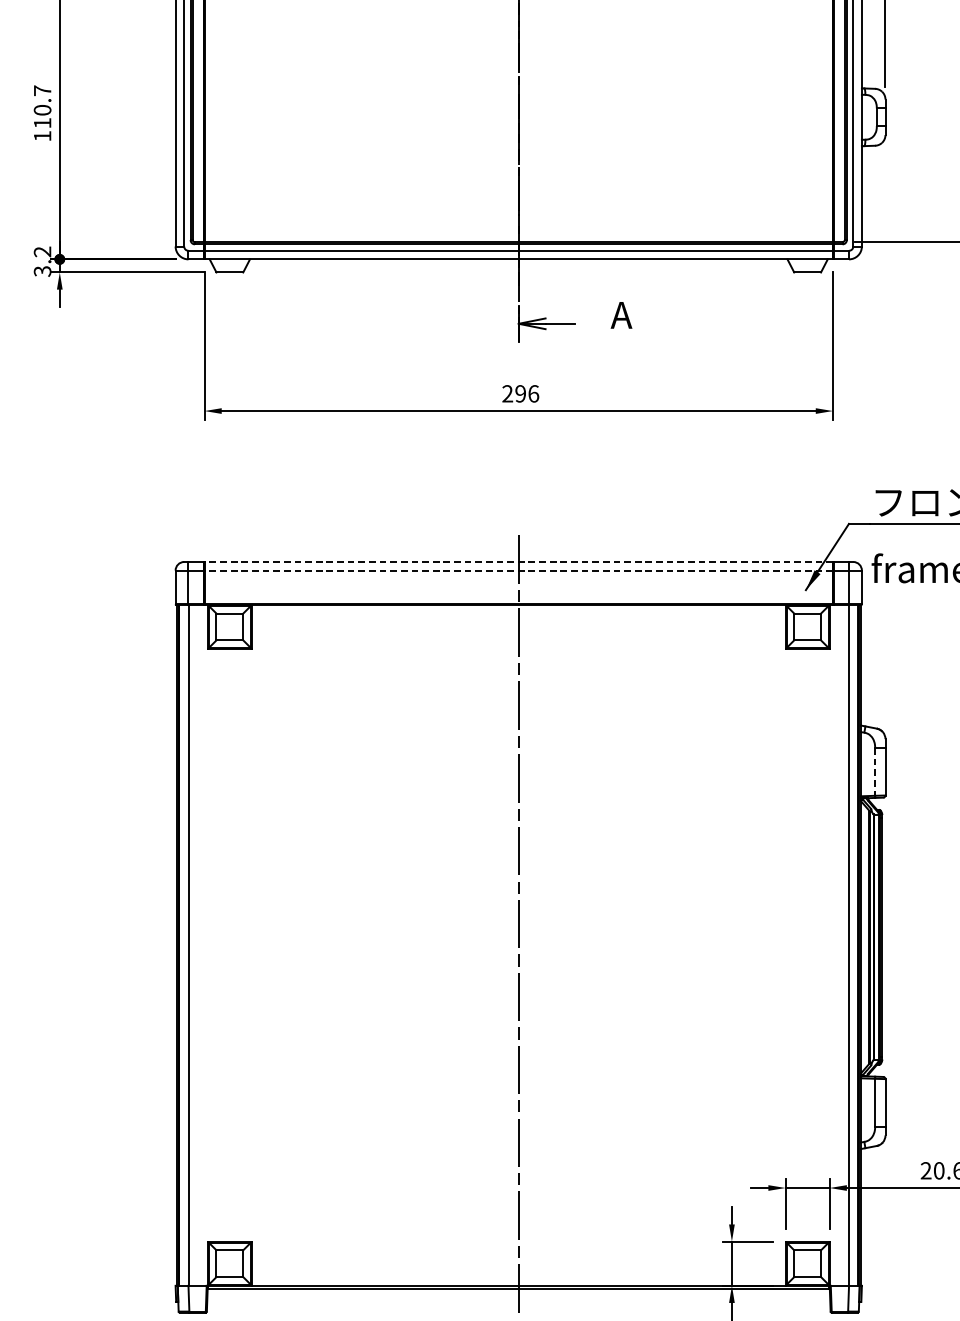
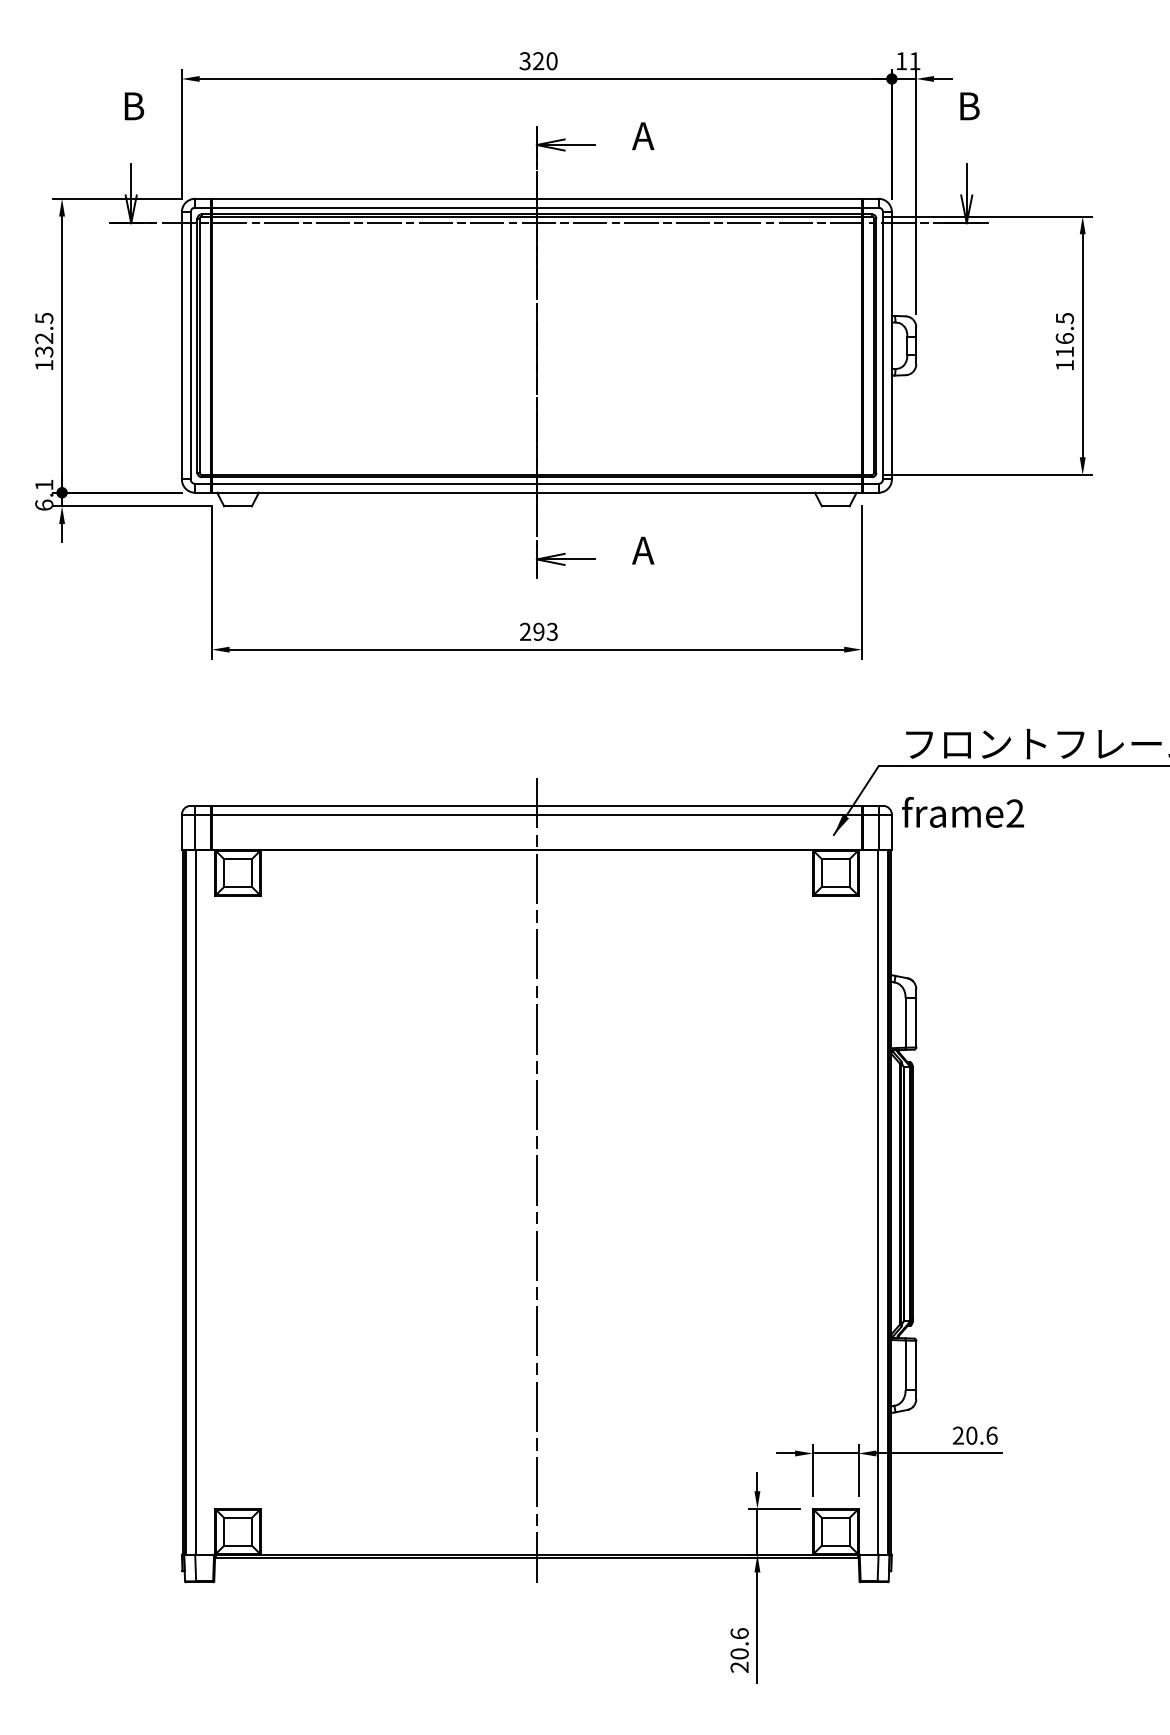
text: (42, 106) -> (44, 334), 110.7 -> 132.5
text: (42, 261) -> (44, 494), 3.2 -> 6.1
text: (533, 393) -> (552, 631), 296 -> 293
line: (518, 561) -> (536, 805), dashed -> solid
line: (518, 570) -> (536, 814), dashed -> solid
line: (875, 772) -> (905, 1023), dashed -> solid

